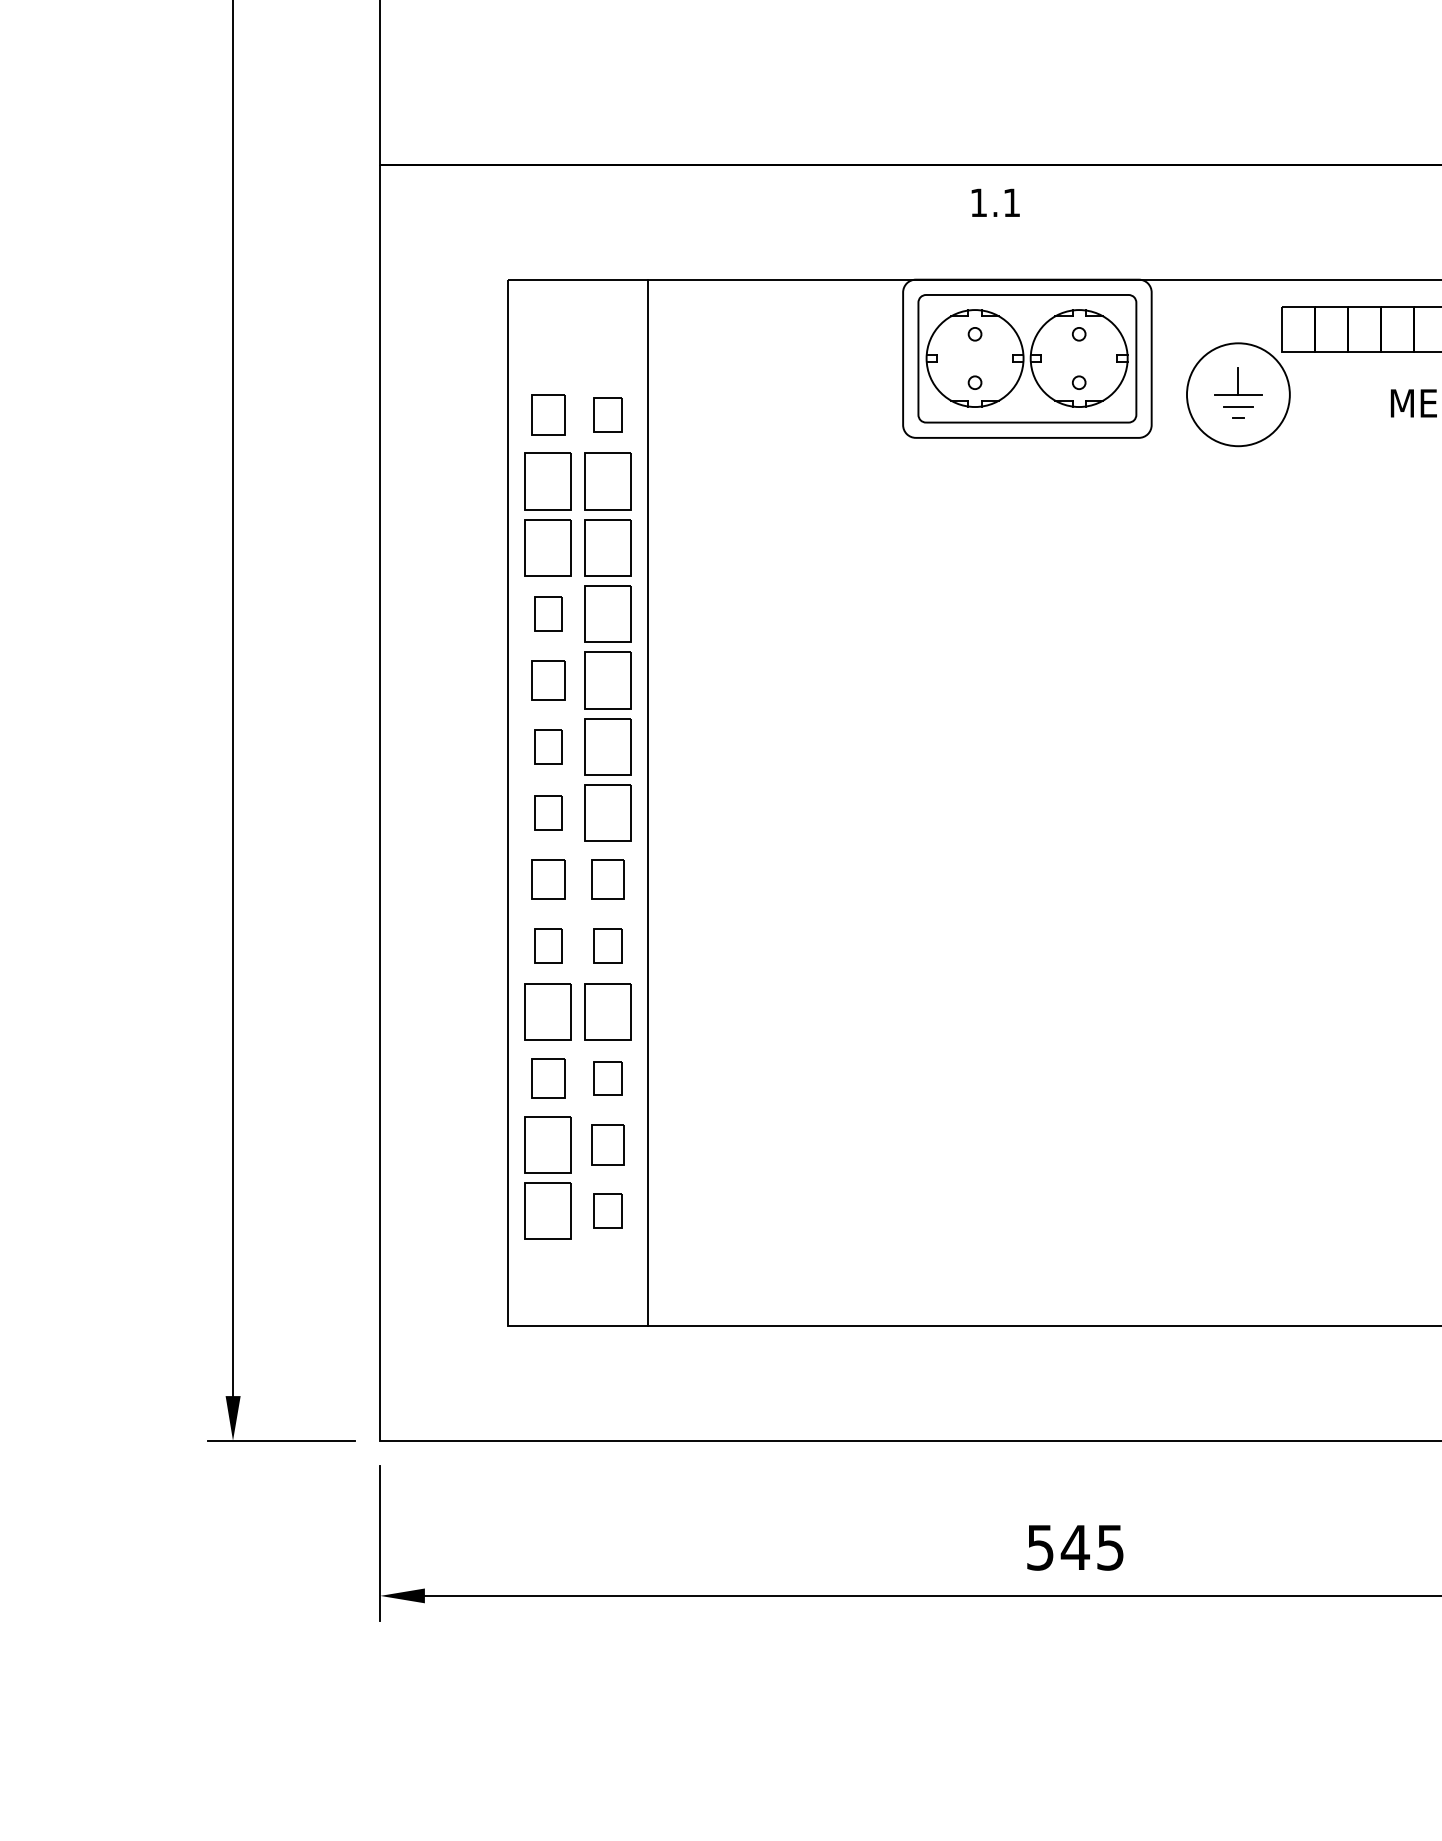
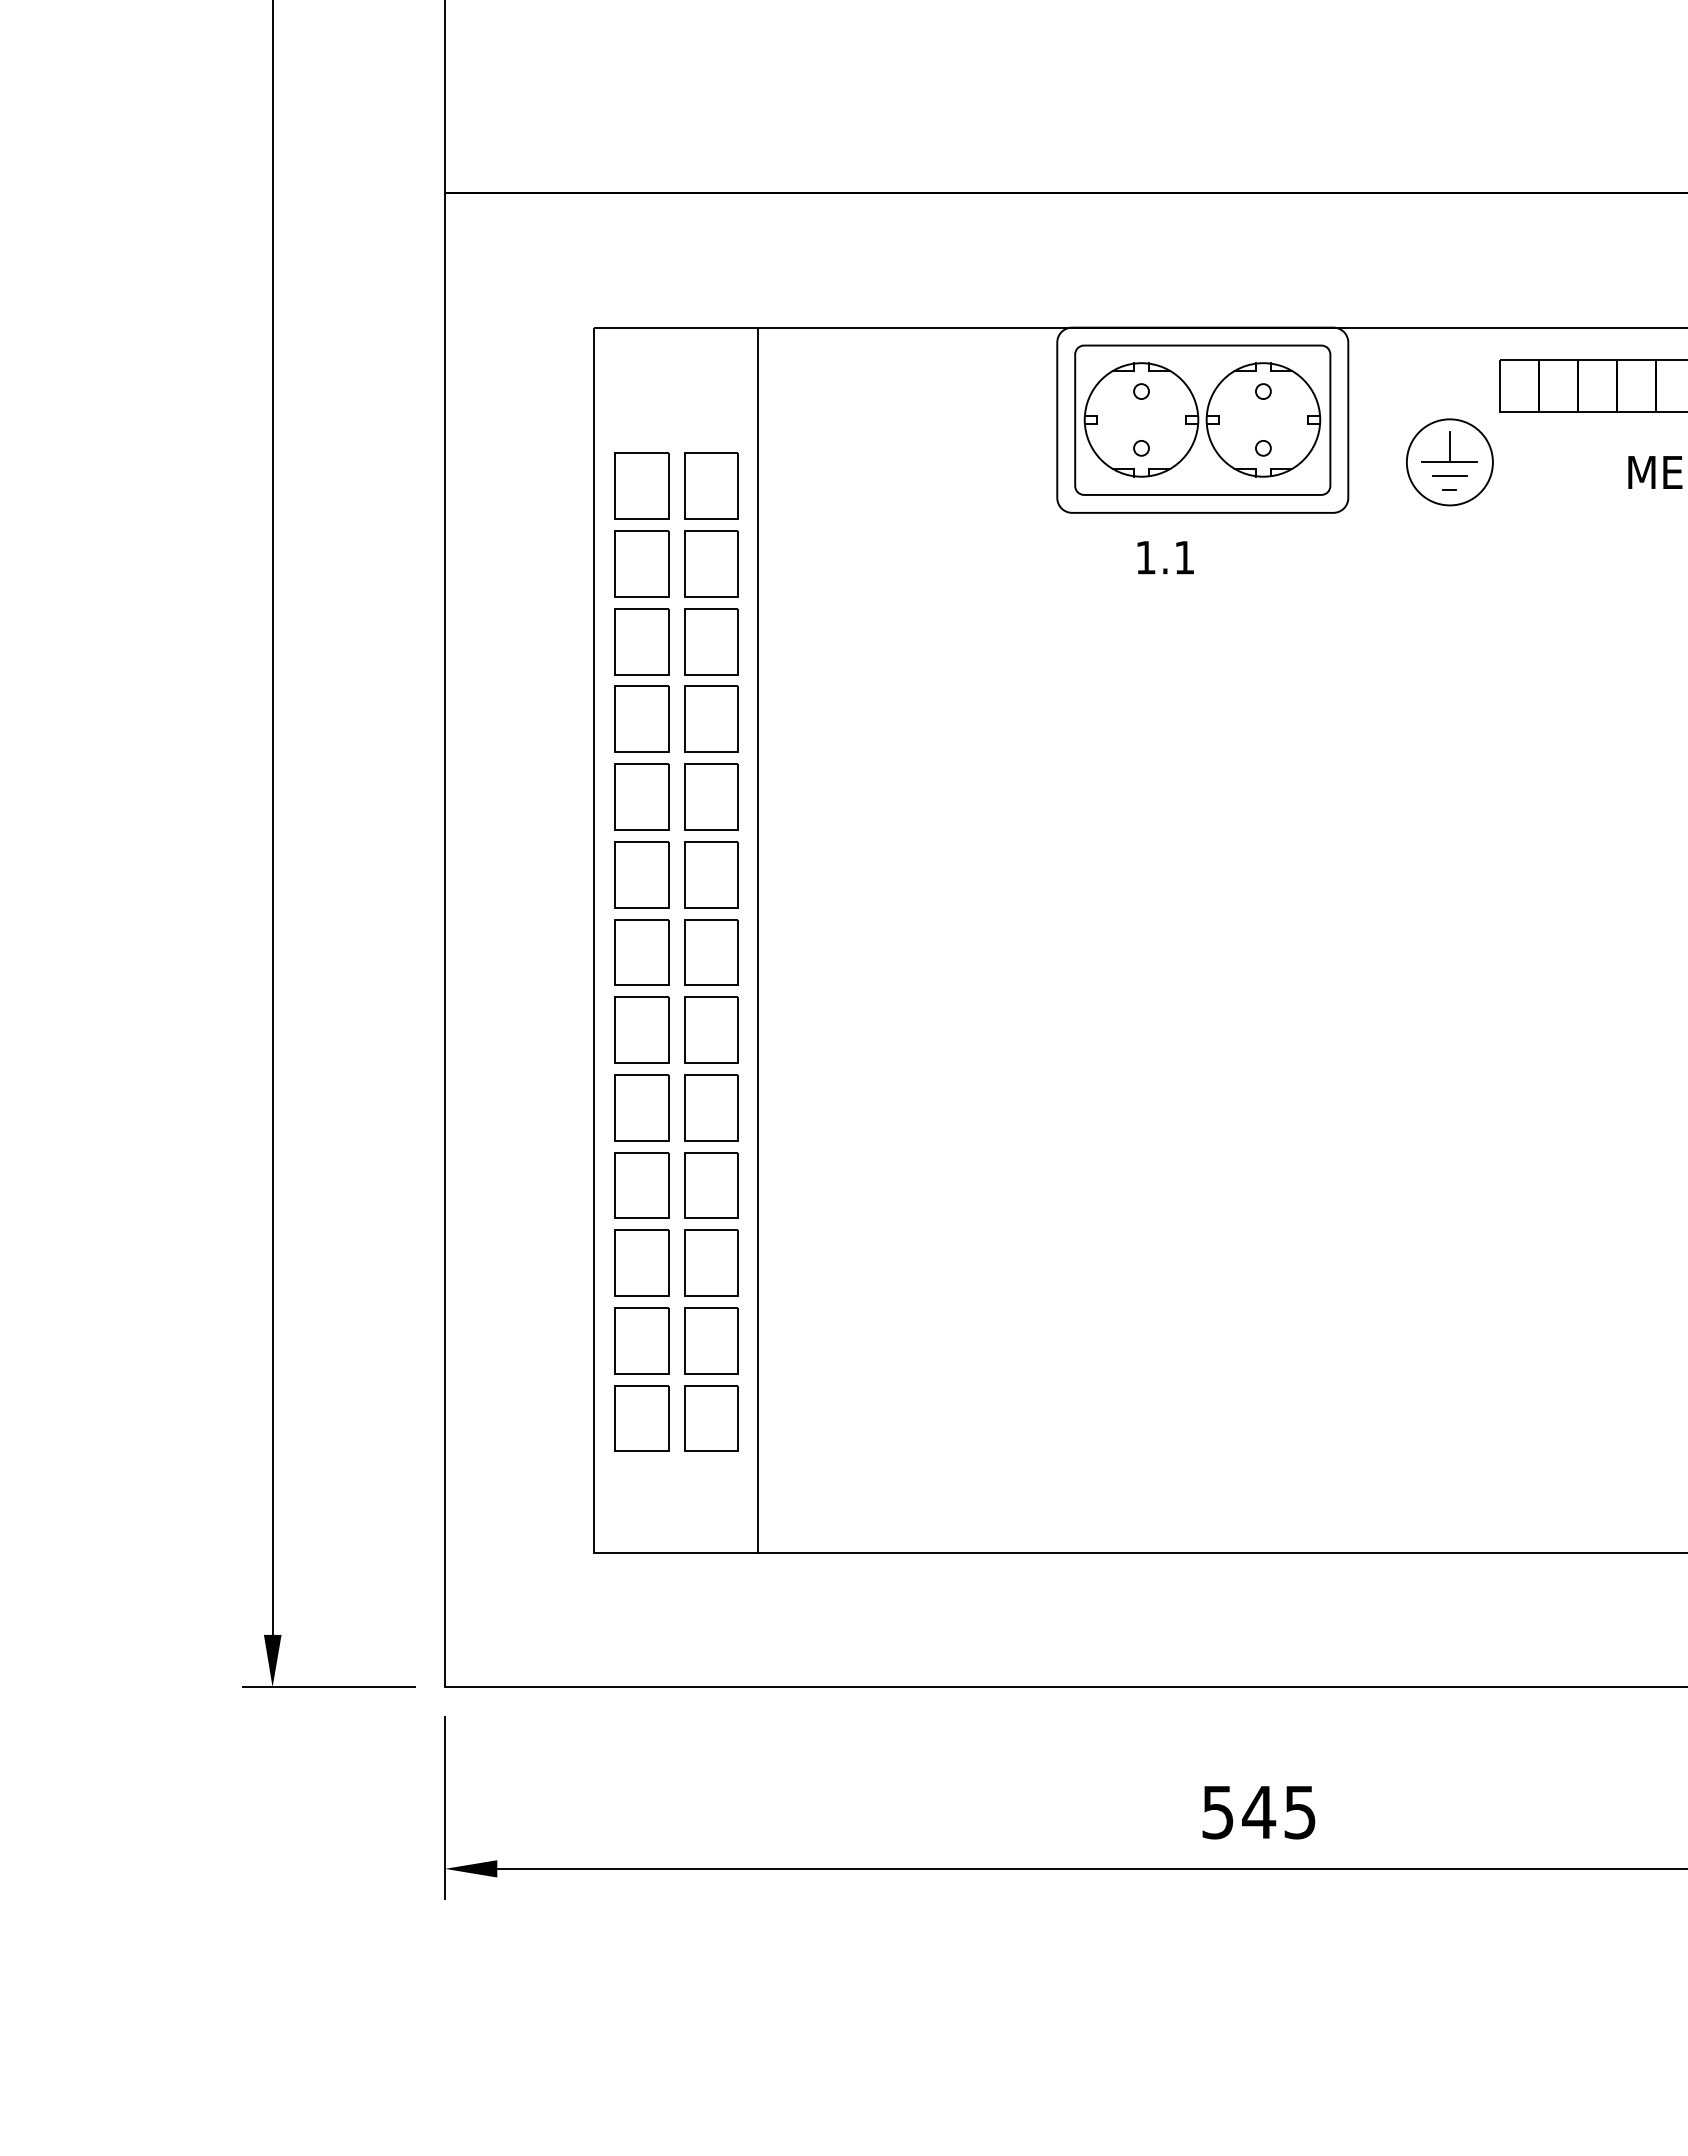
text: (995, 202) -> (1165, 557), moved
circle: (1238, 394) -> (1449, 462), size x0.71
part: (548, 414) -> (641, 485), size x1.43
part: (607, 414) -> (711, 485), size x1.67
part: (548, 613) -> (641, 718), size x1.67
part: (548, 680) -> (641, 796), size x1.43
part: (548, 746) -> (641, 874), size x1.67
part: (548, 813) -> (641, 952), size x1.67
part: (548, 879) -> (641, 1029), size x1.43
part: (607, 879) -> (711, 1029), size x1.43
part: (548, 945) -> (641, 1107), size x1.67
part: (607, 945) -> (711, 1107), size x1.67
part: (548, 1078) -> (641, 1262), size x1.43
part: (607, 1078) -> (711, 1262), size x1.67
part: (607, 1144) -> (711, 1340), size x1.43
part: (607, 1211) -> (711, 1418), size x1.67

